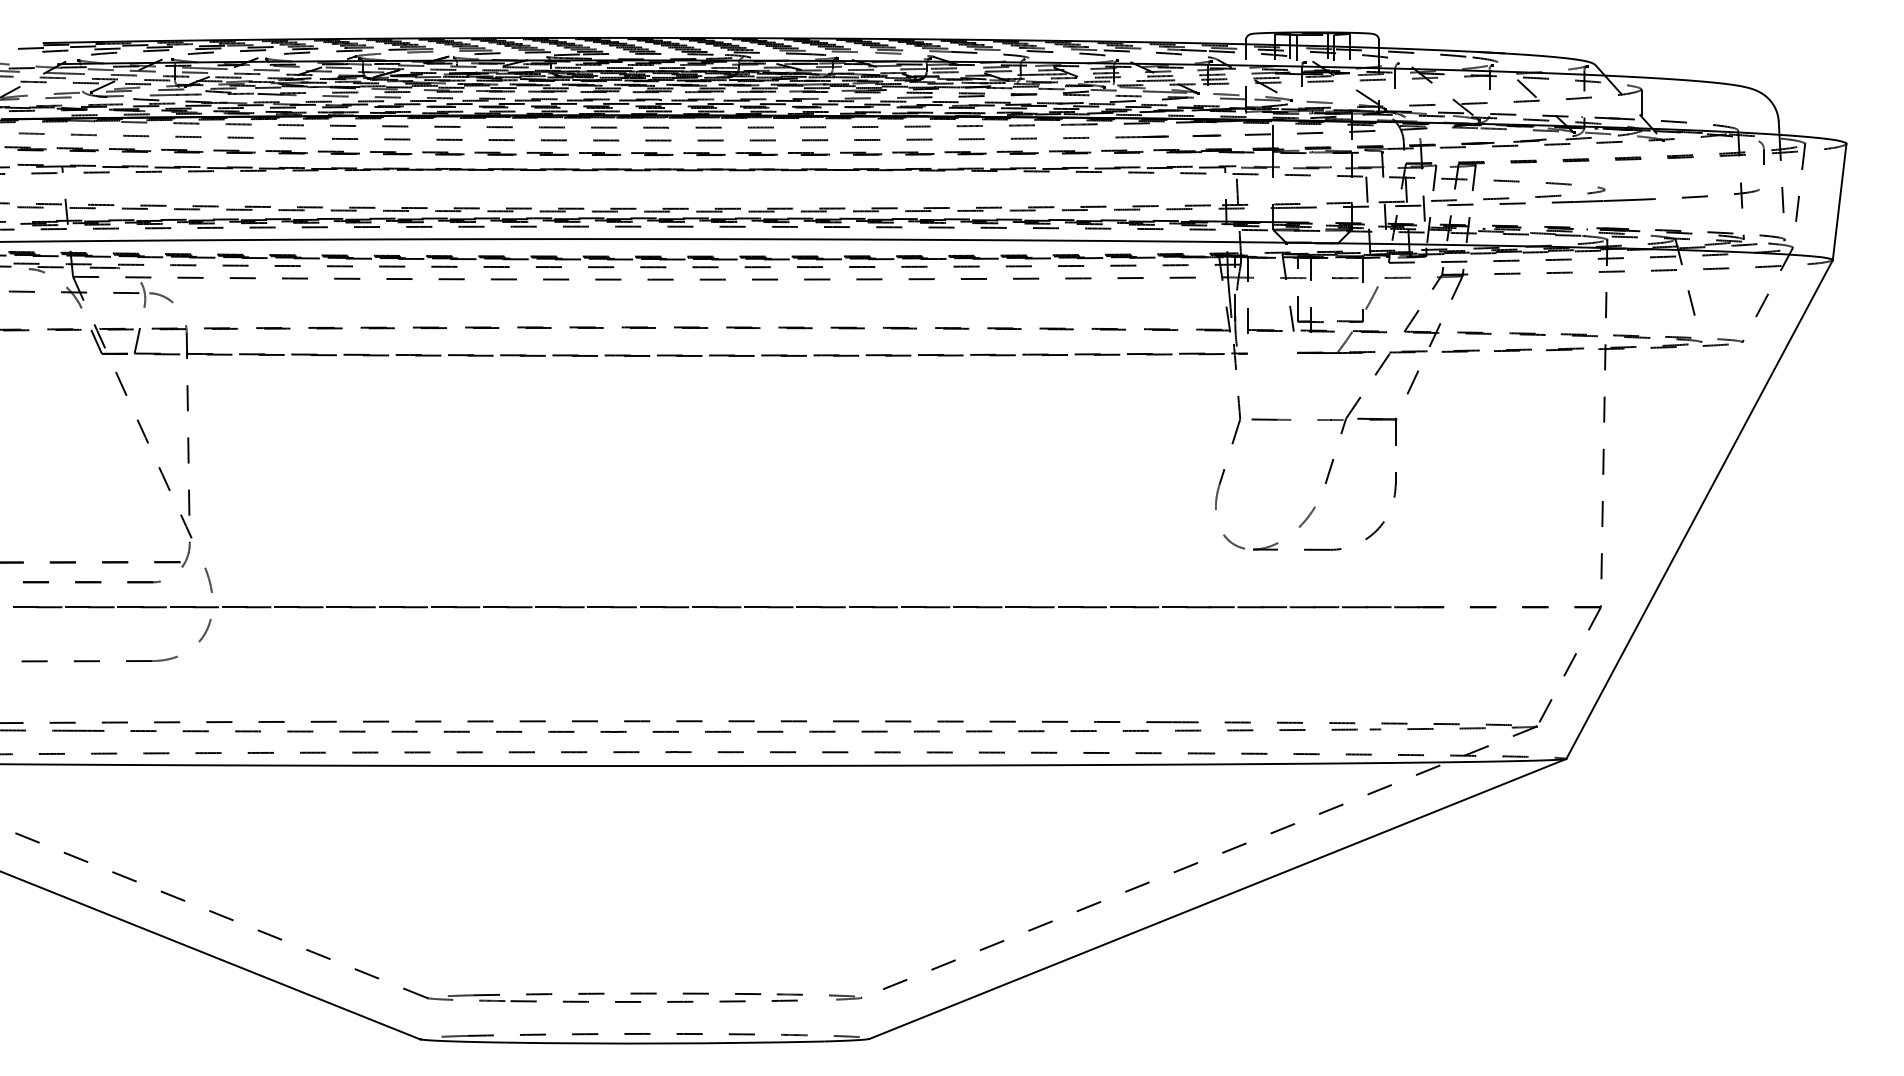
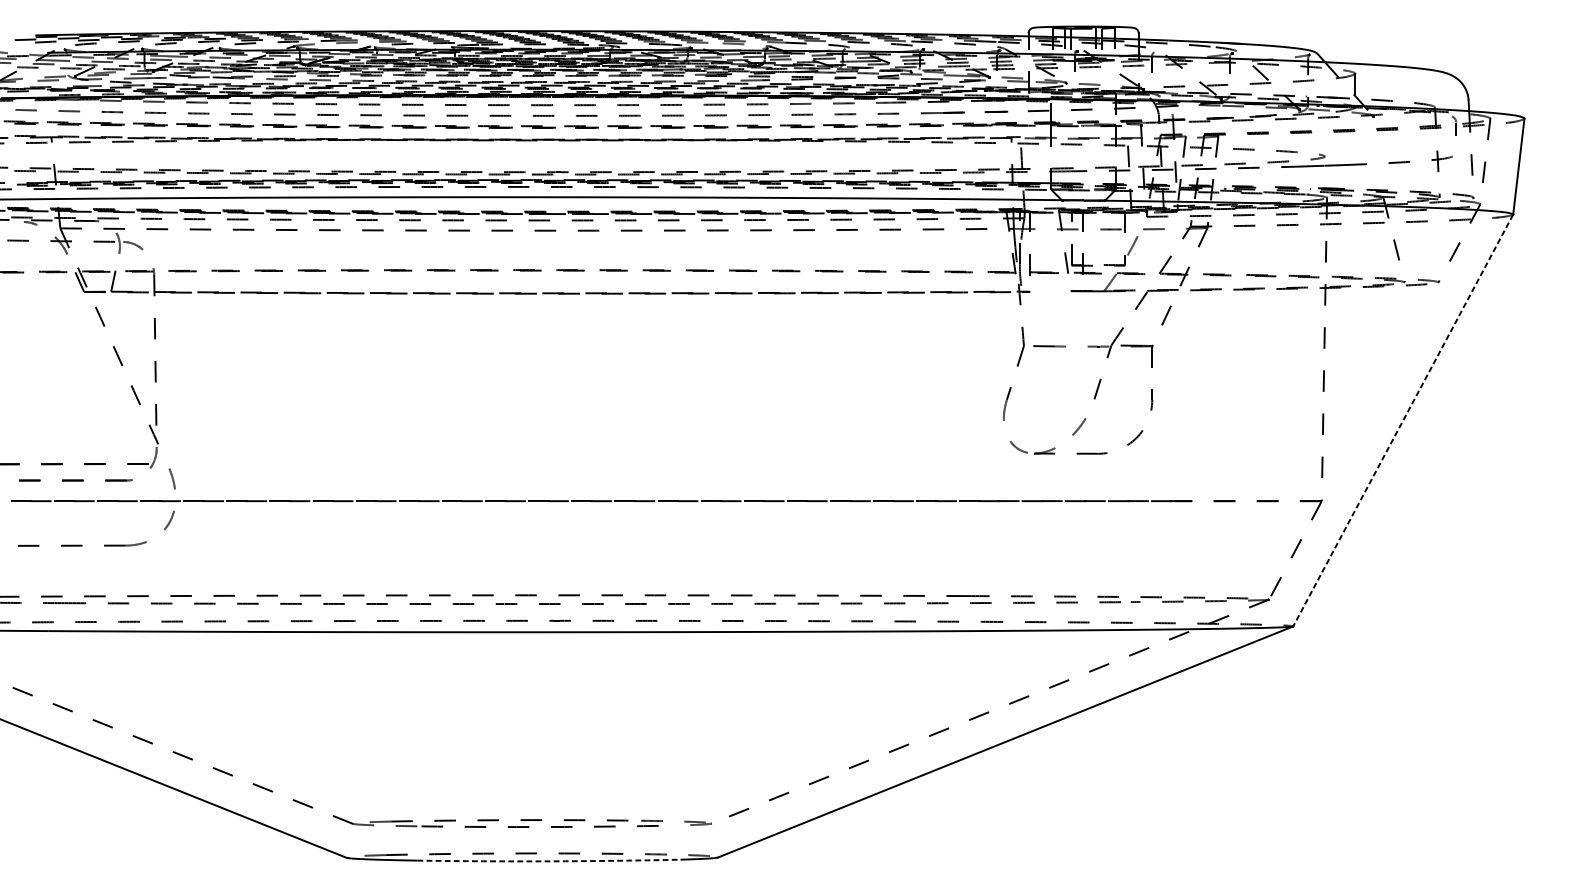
line: (1699, 509) -> (1403, 420), solid -> dashed
arc: (664, 1043) -> (548, 861), solid -> dashed

